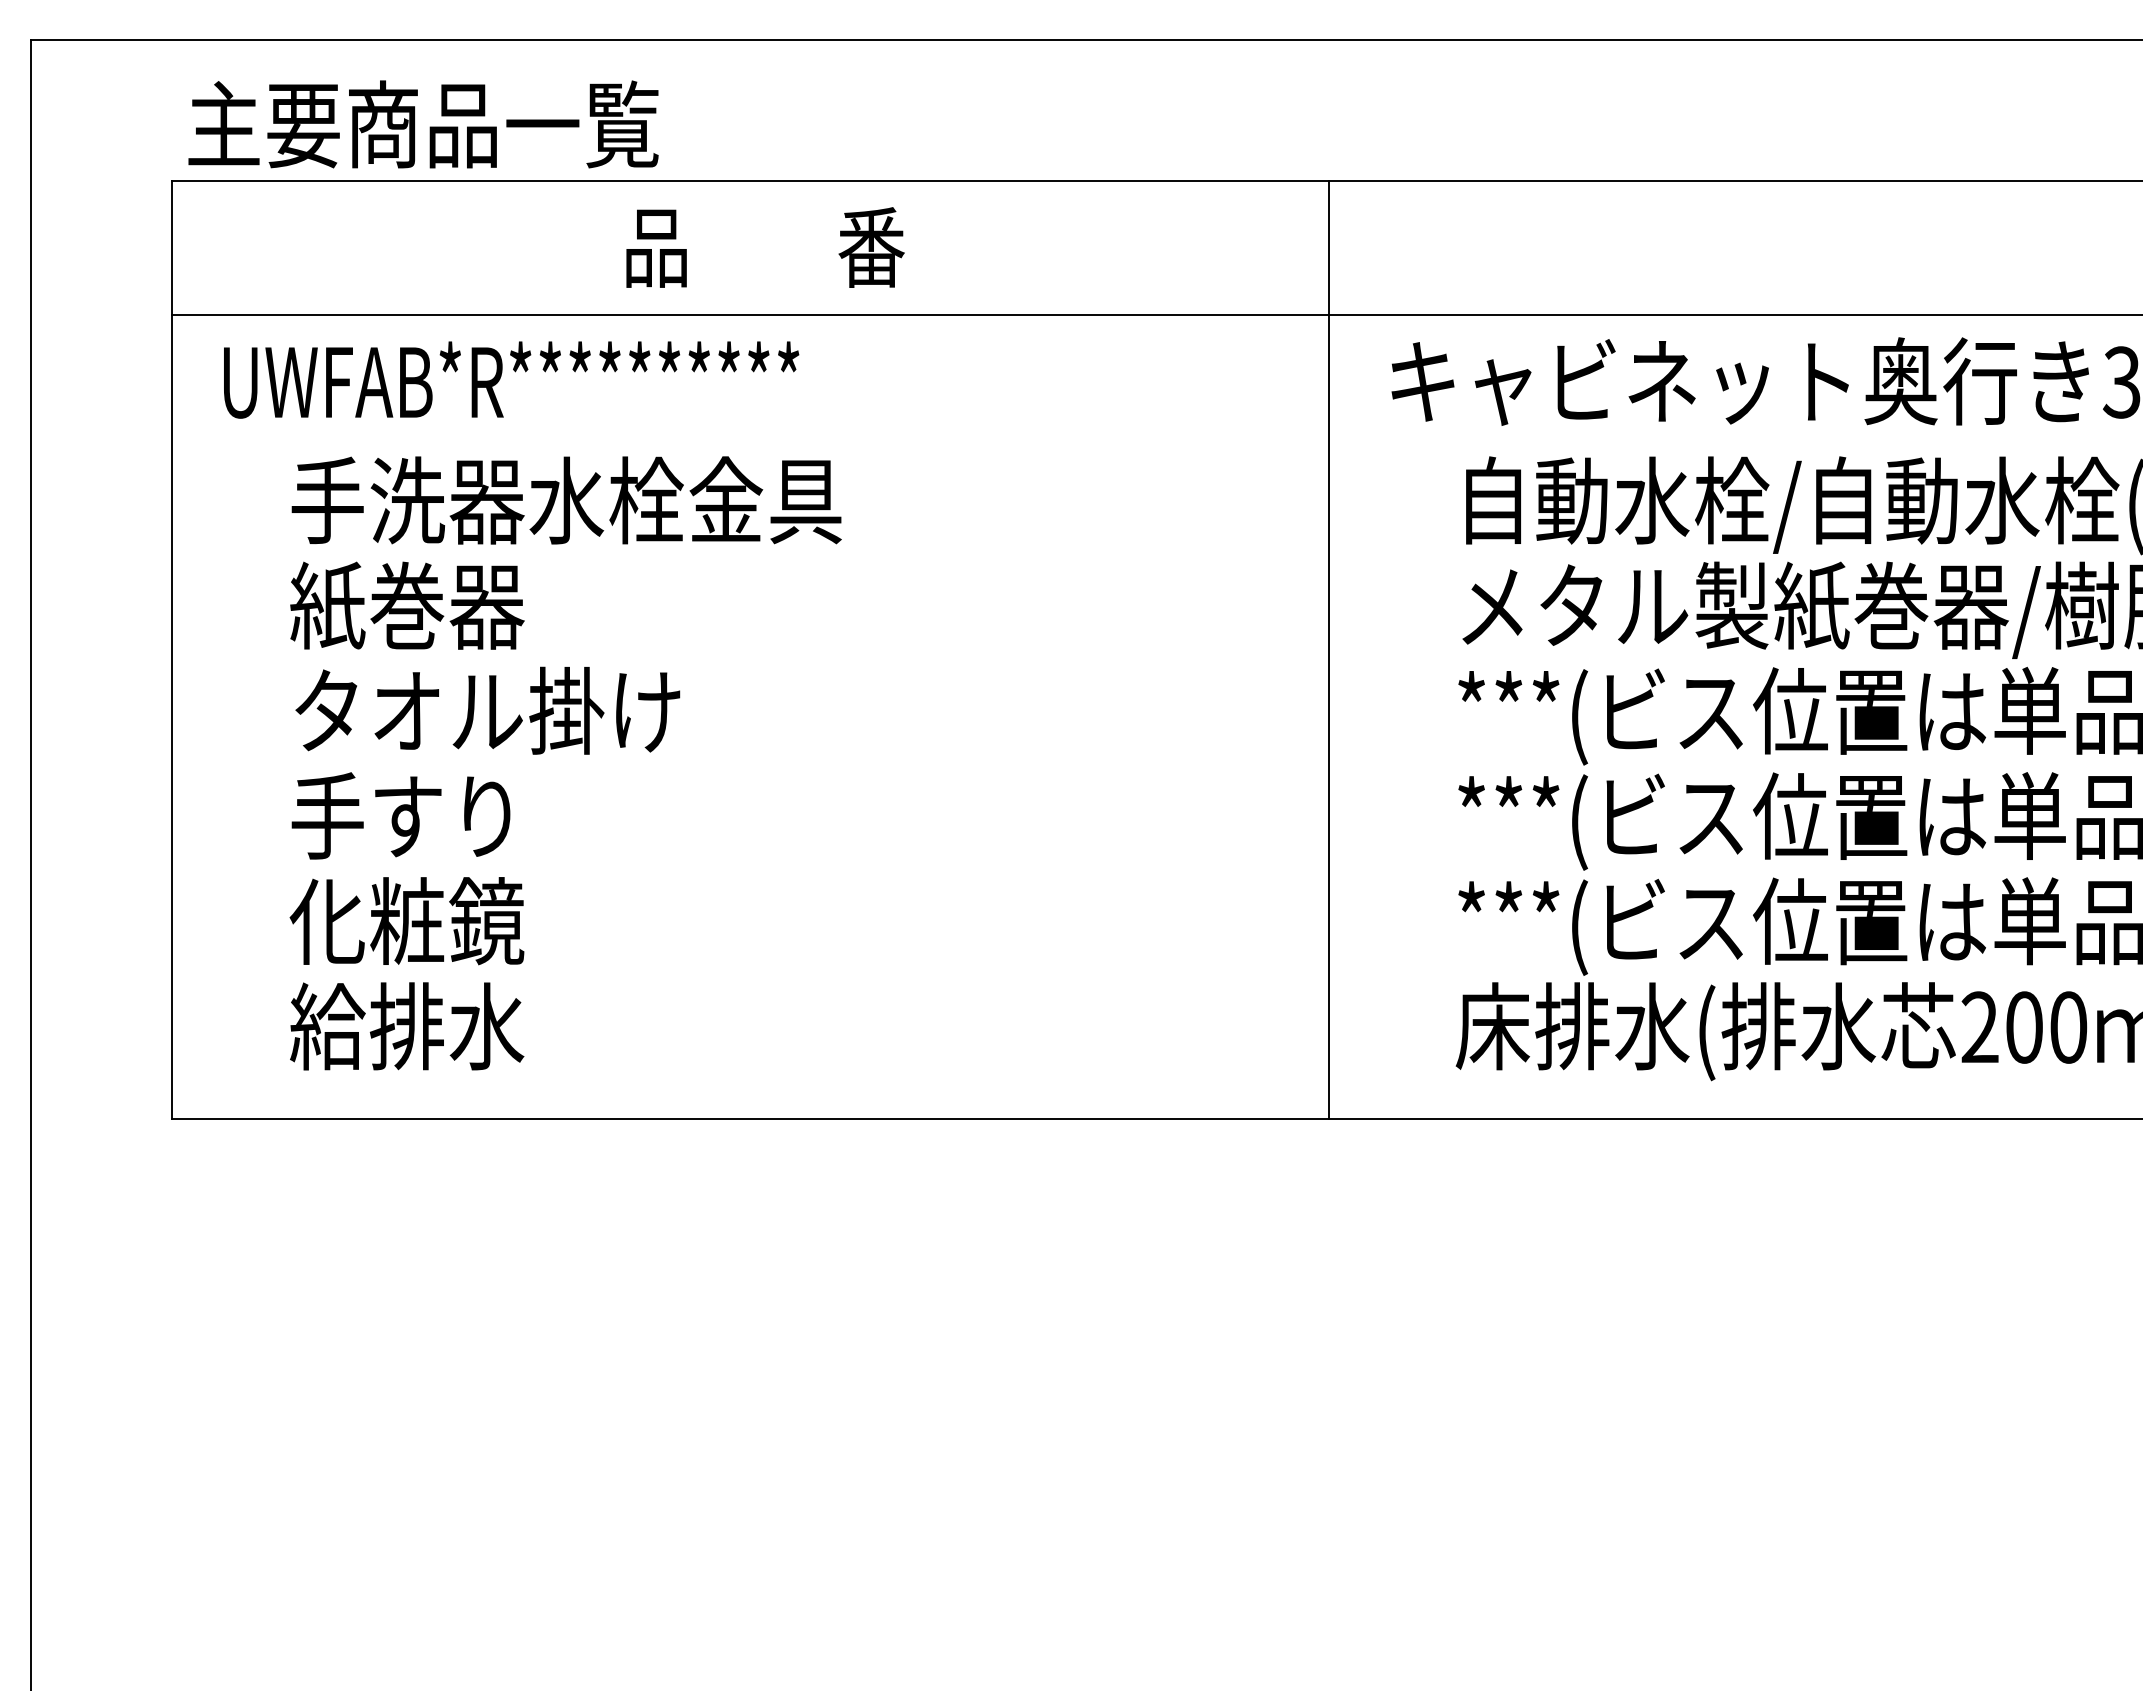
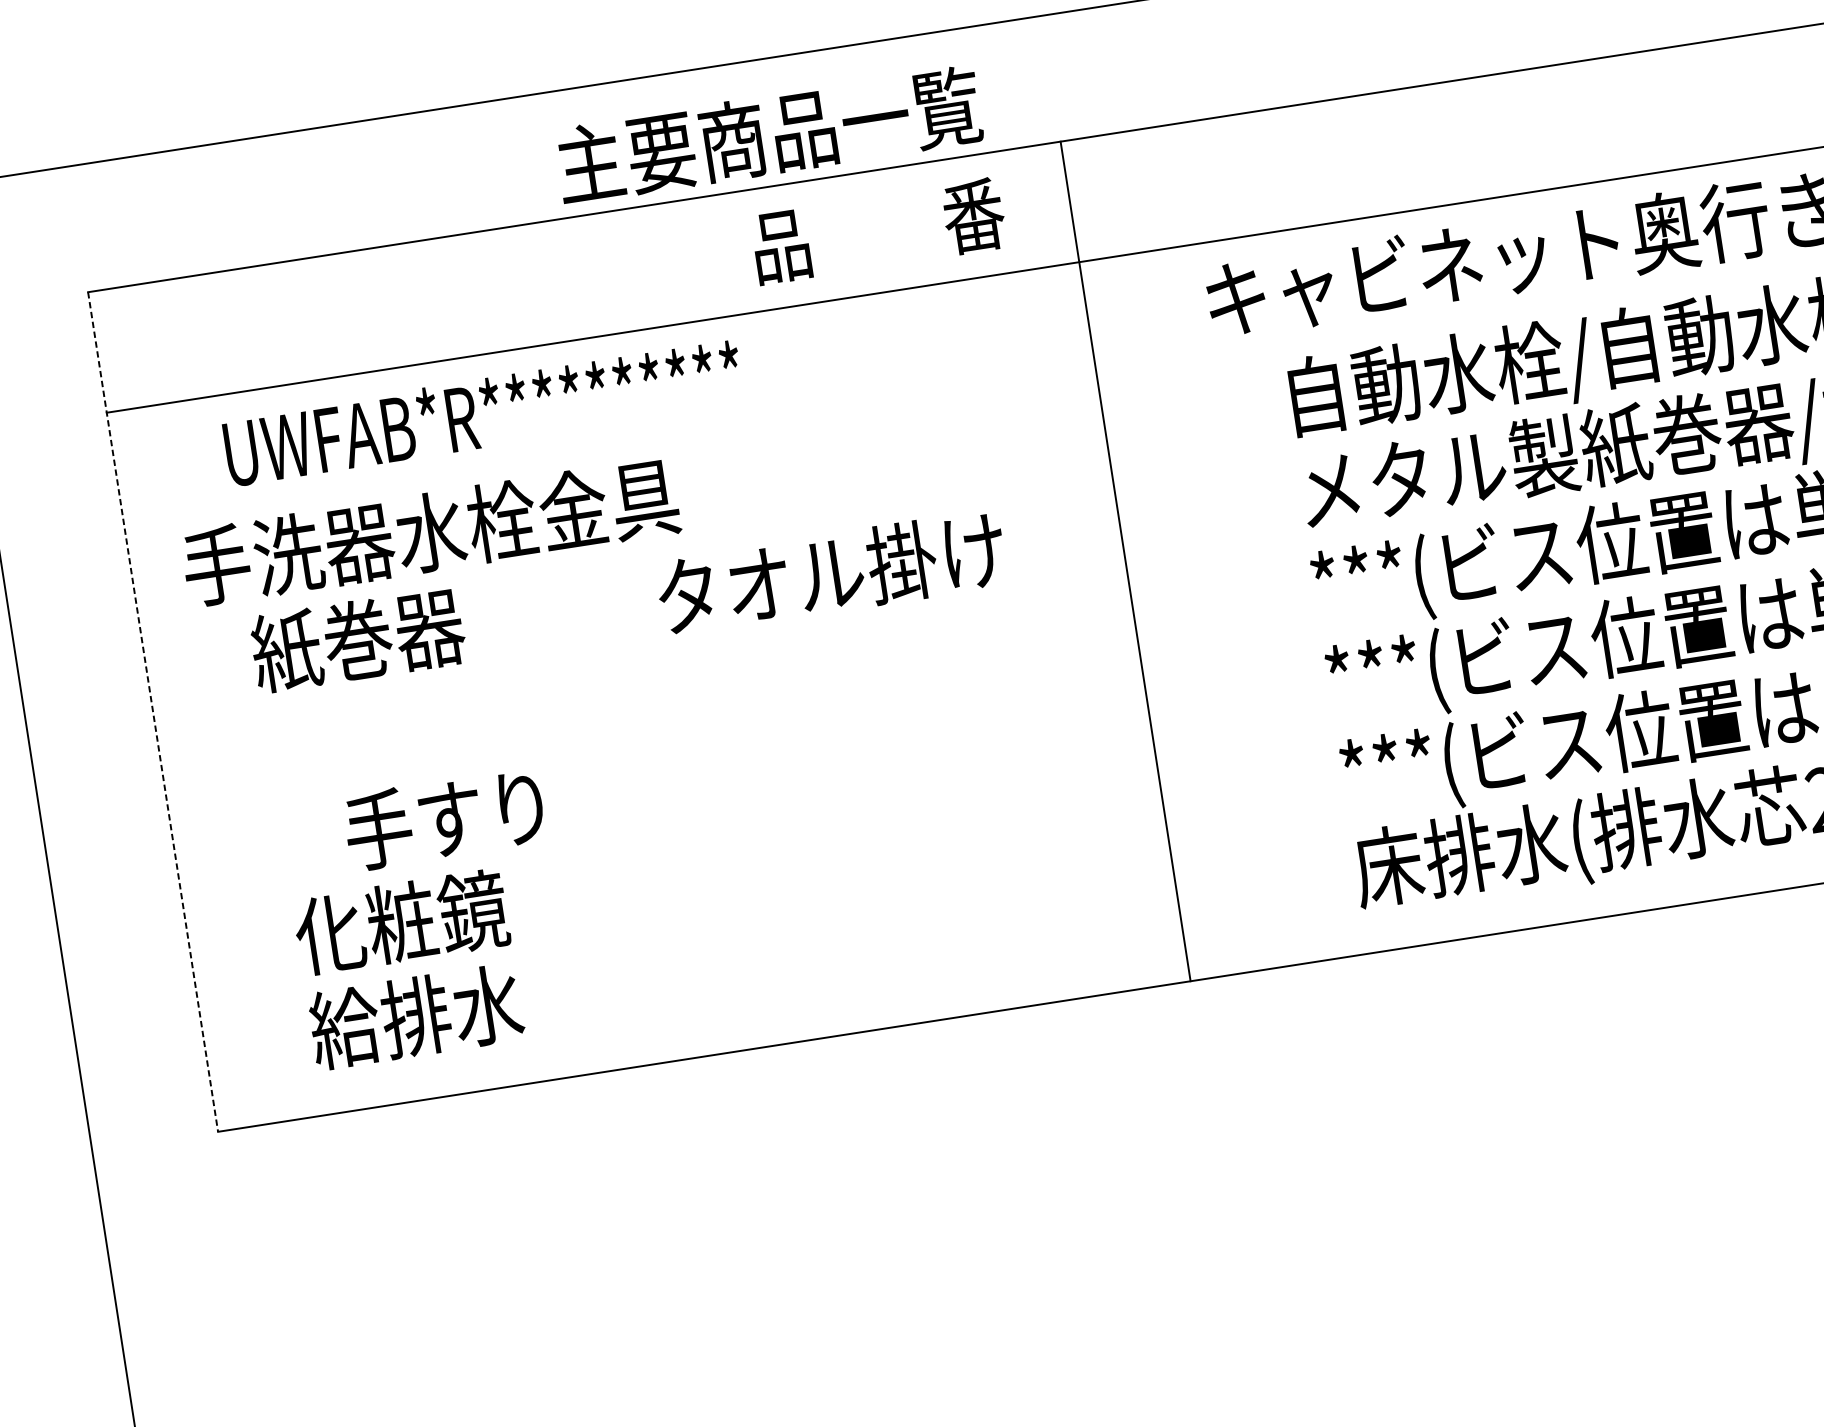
text: (423, 124) -> (768, 135), moved
text: (765, 247) -> (878, 230), moved
text: (511, 379) -> (483, 413), moved
text: (566, 500) -> (430, 532), moved
line: (171, 649) -> (153, 711), solid -> dashed
line: (1328, 649) -> (1125, 561), moved
text: (487, 710) -> (831, 572), moved
text: (400, 815) -> (443, 819), moved

